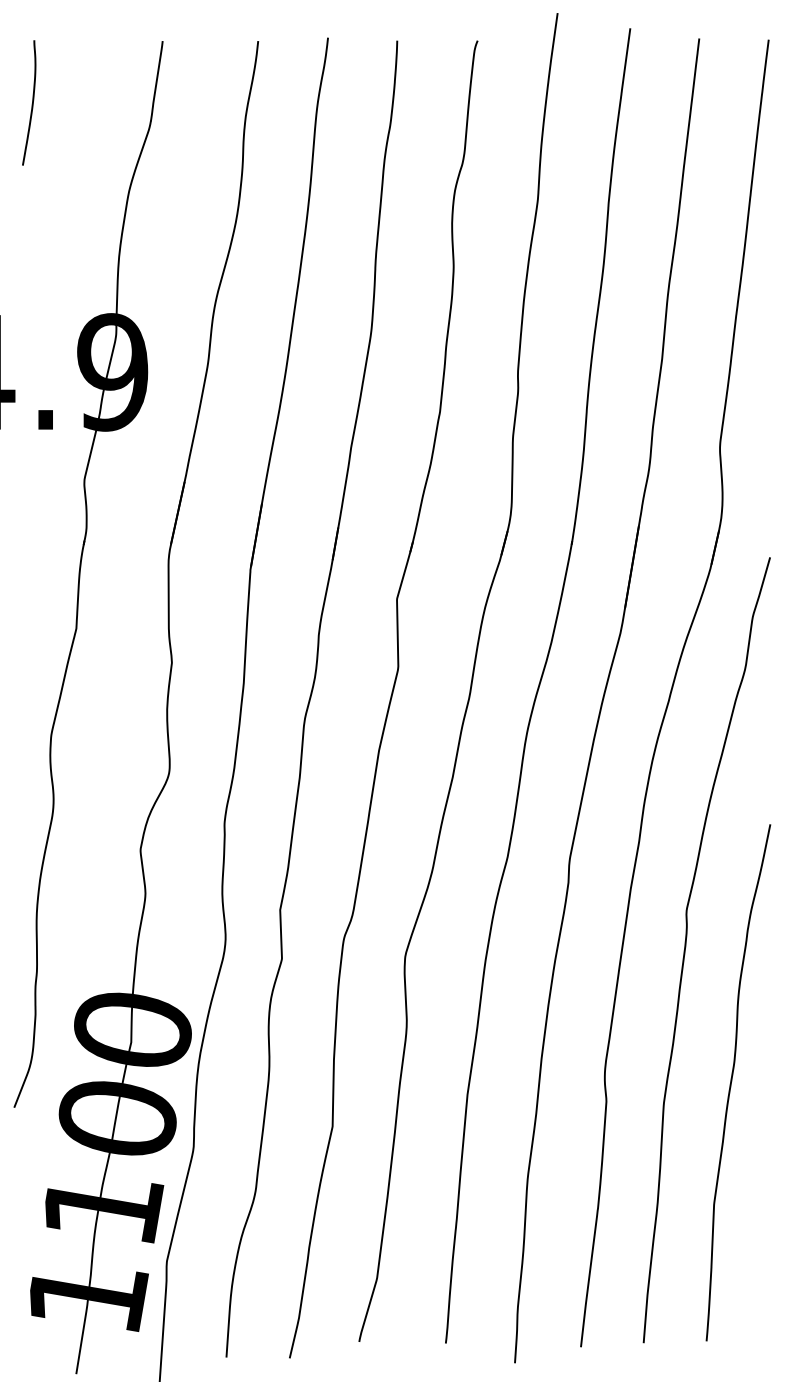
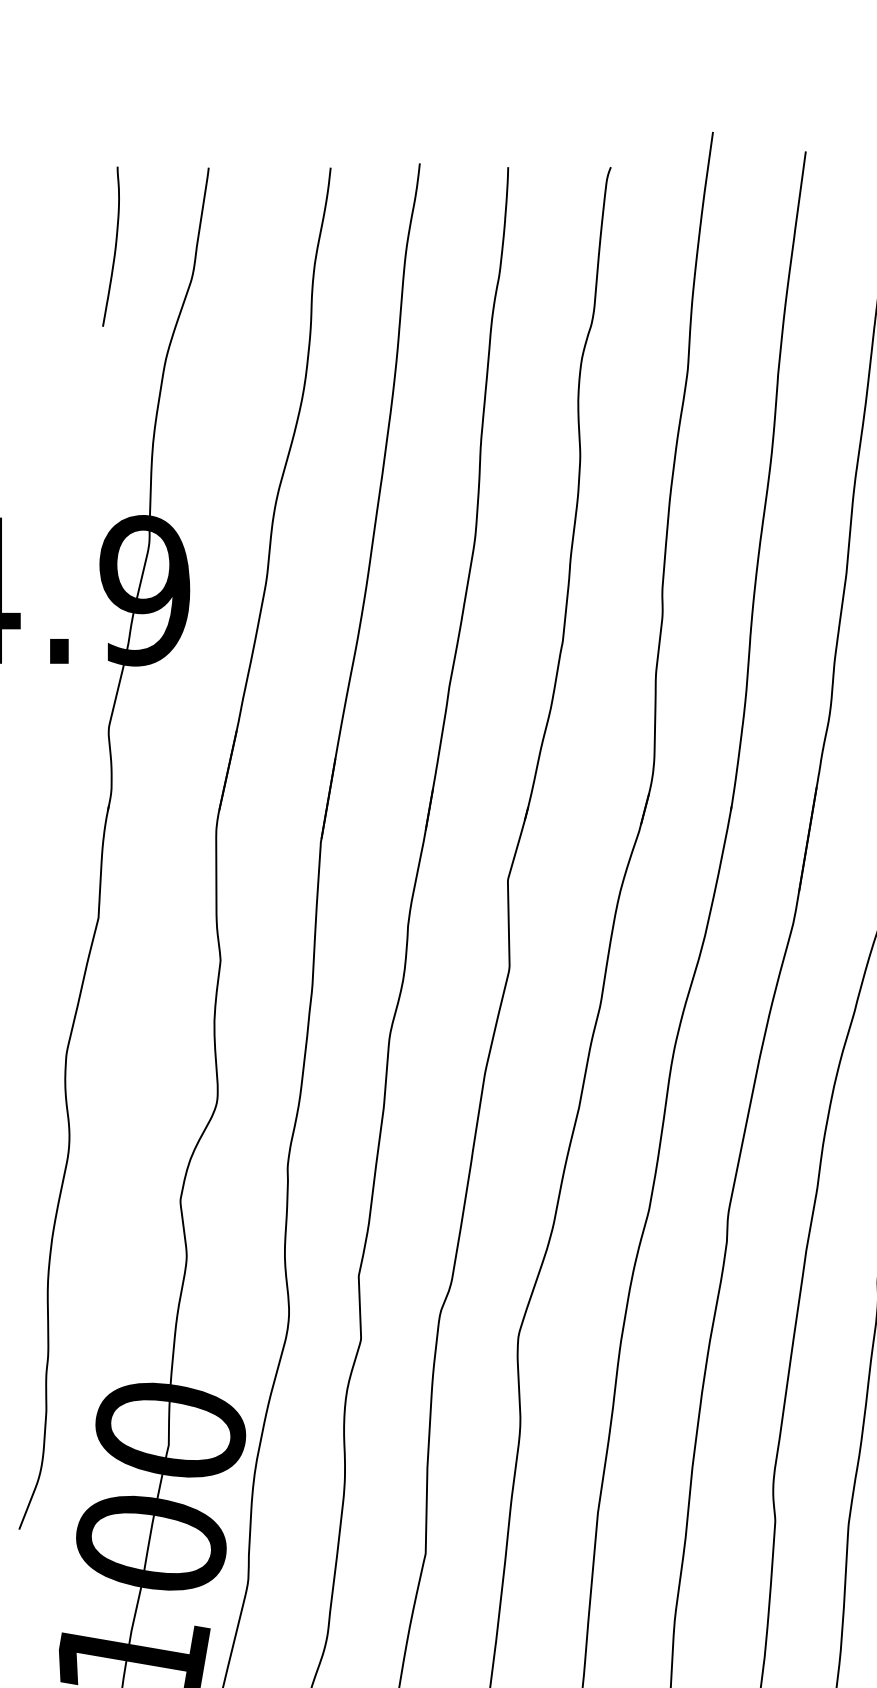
curve: (31, 104) -> (114, 248), moved

